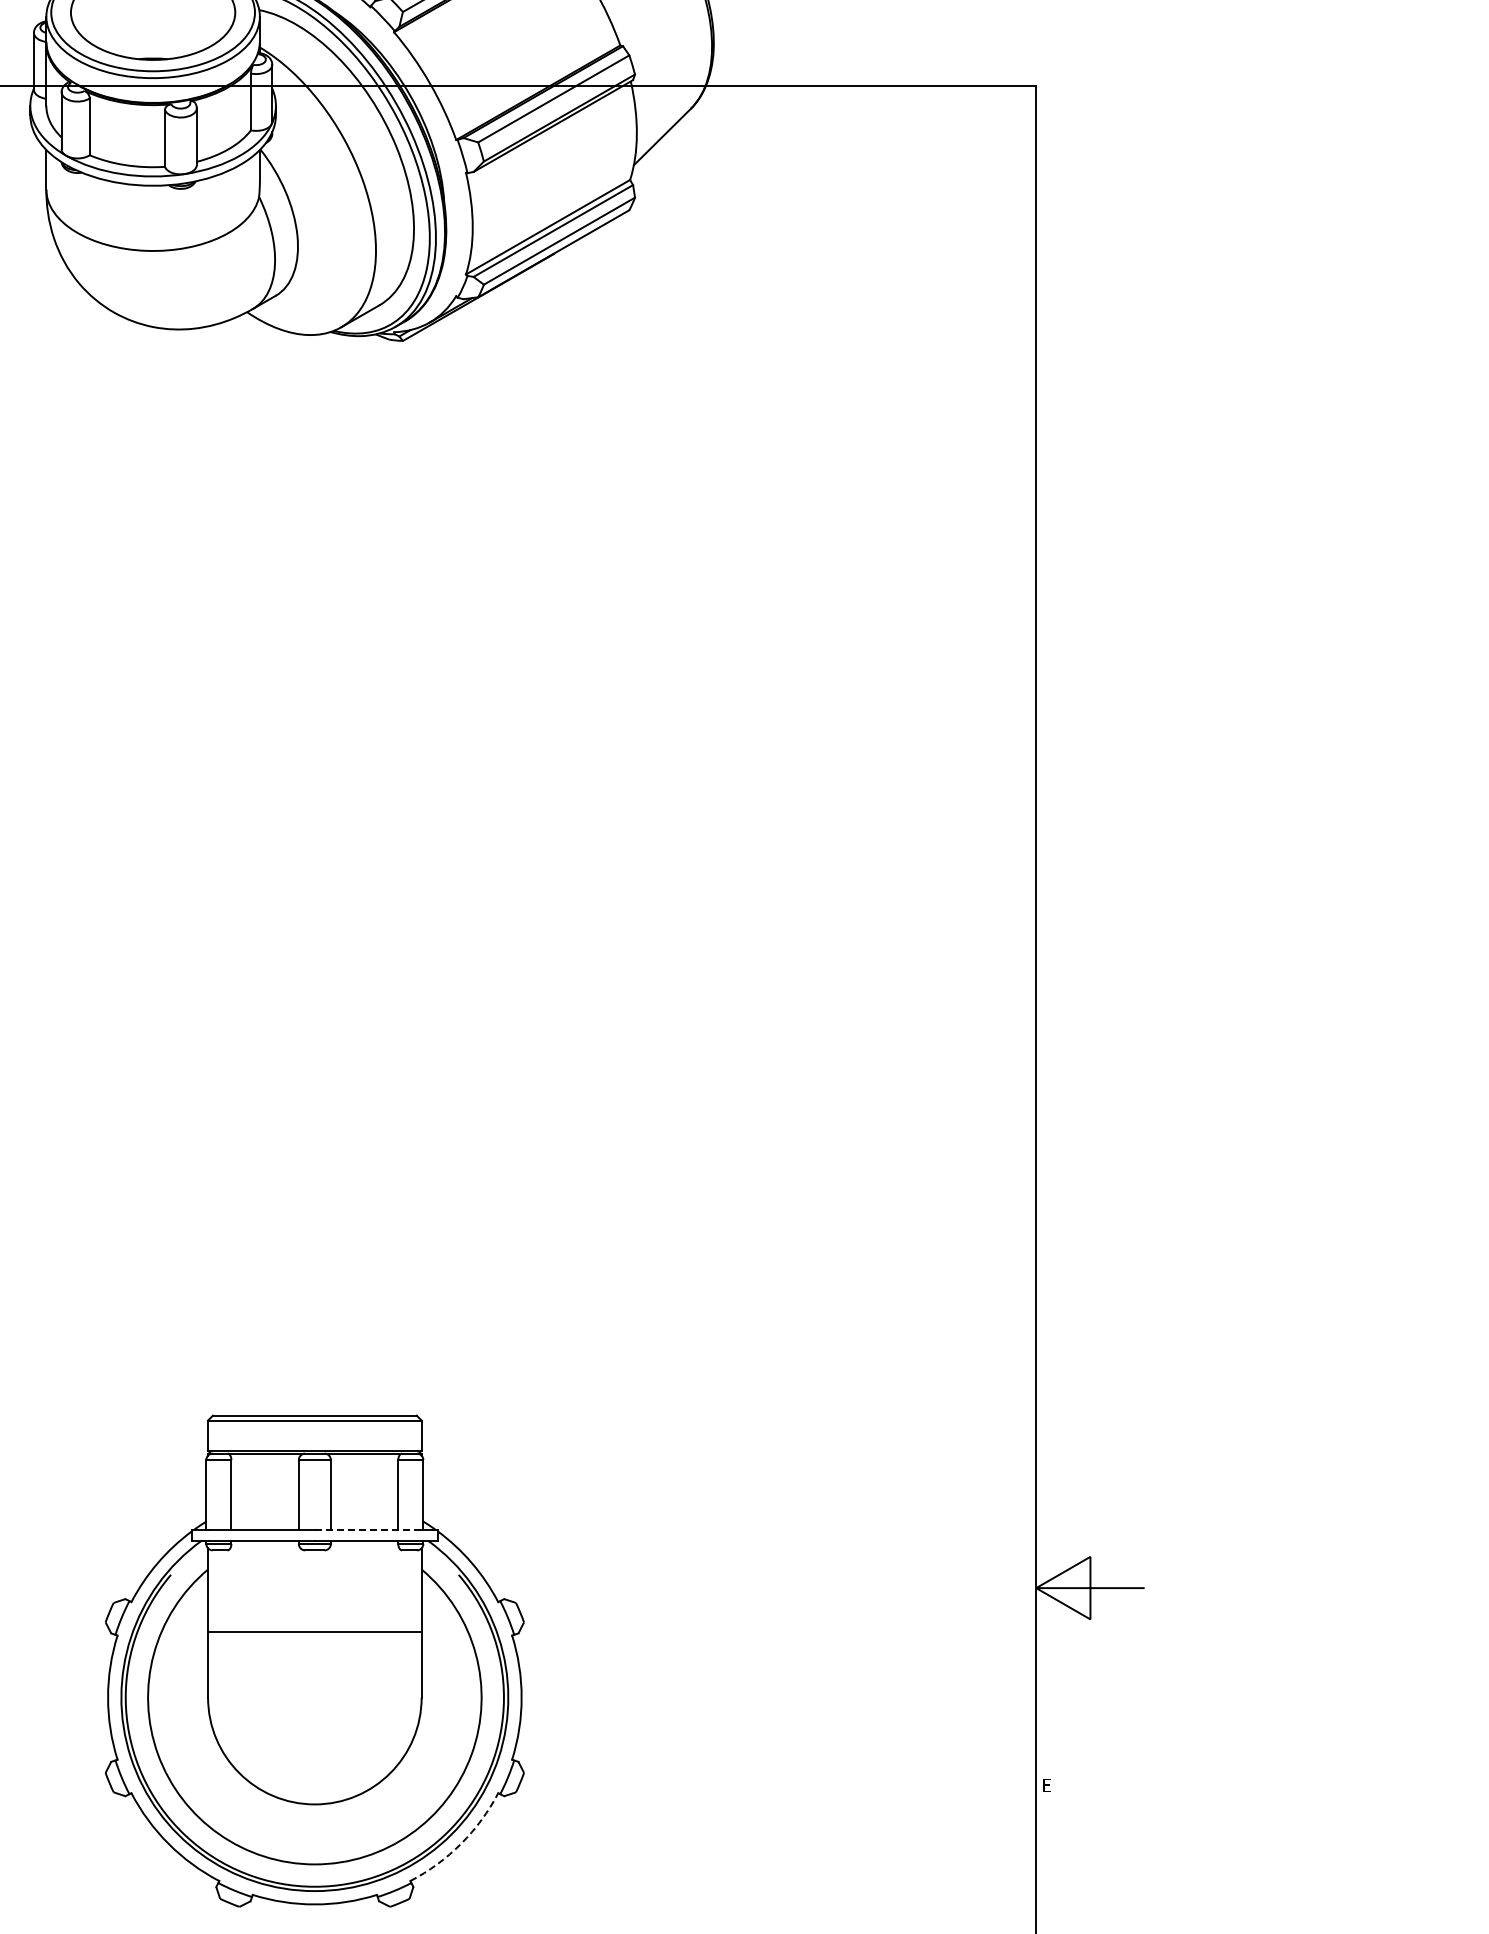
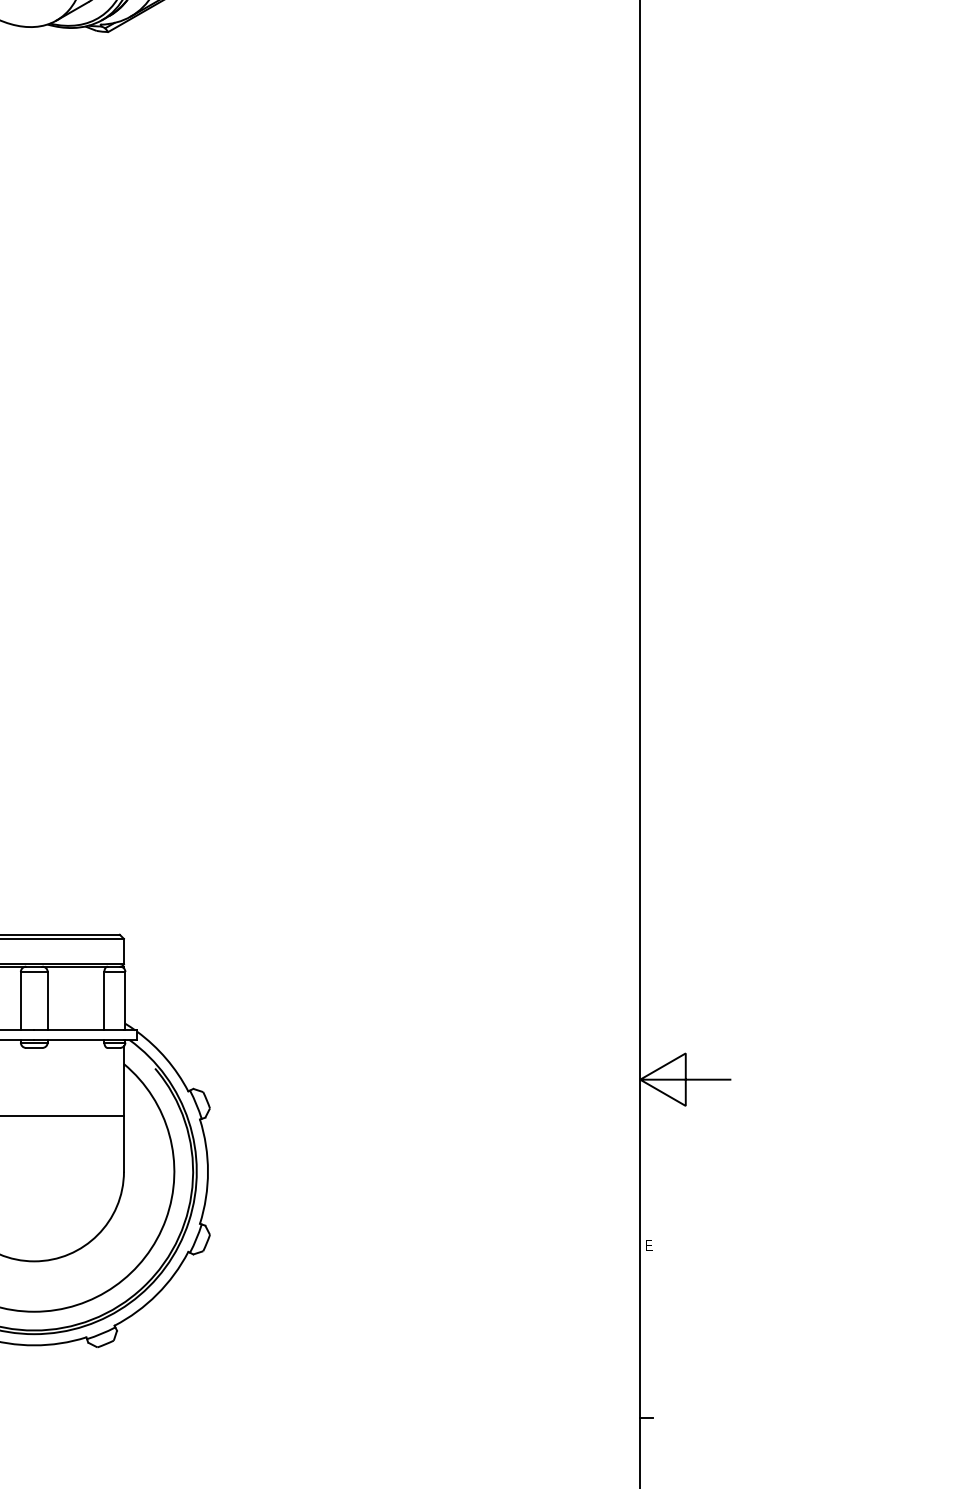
line: (367, 1529) -> (78, 1030), dashed -> solid
arc: (461, 1843) -> (157, 1294), dashed -> solid

